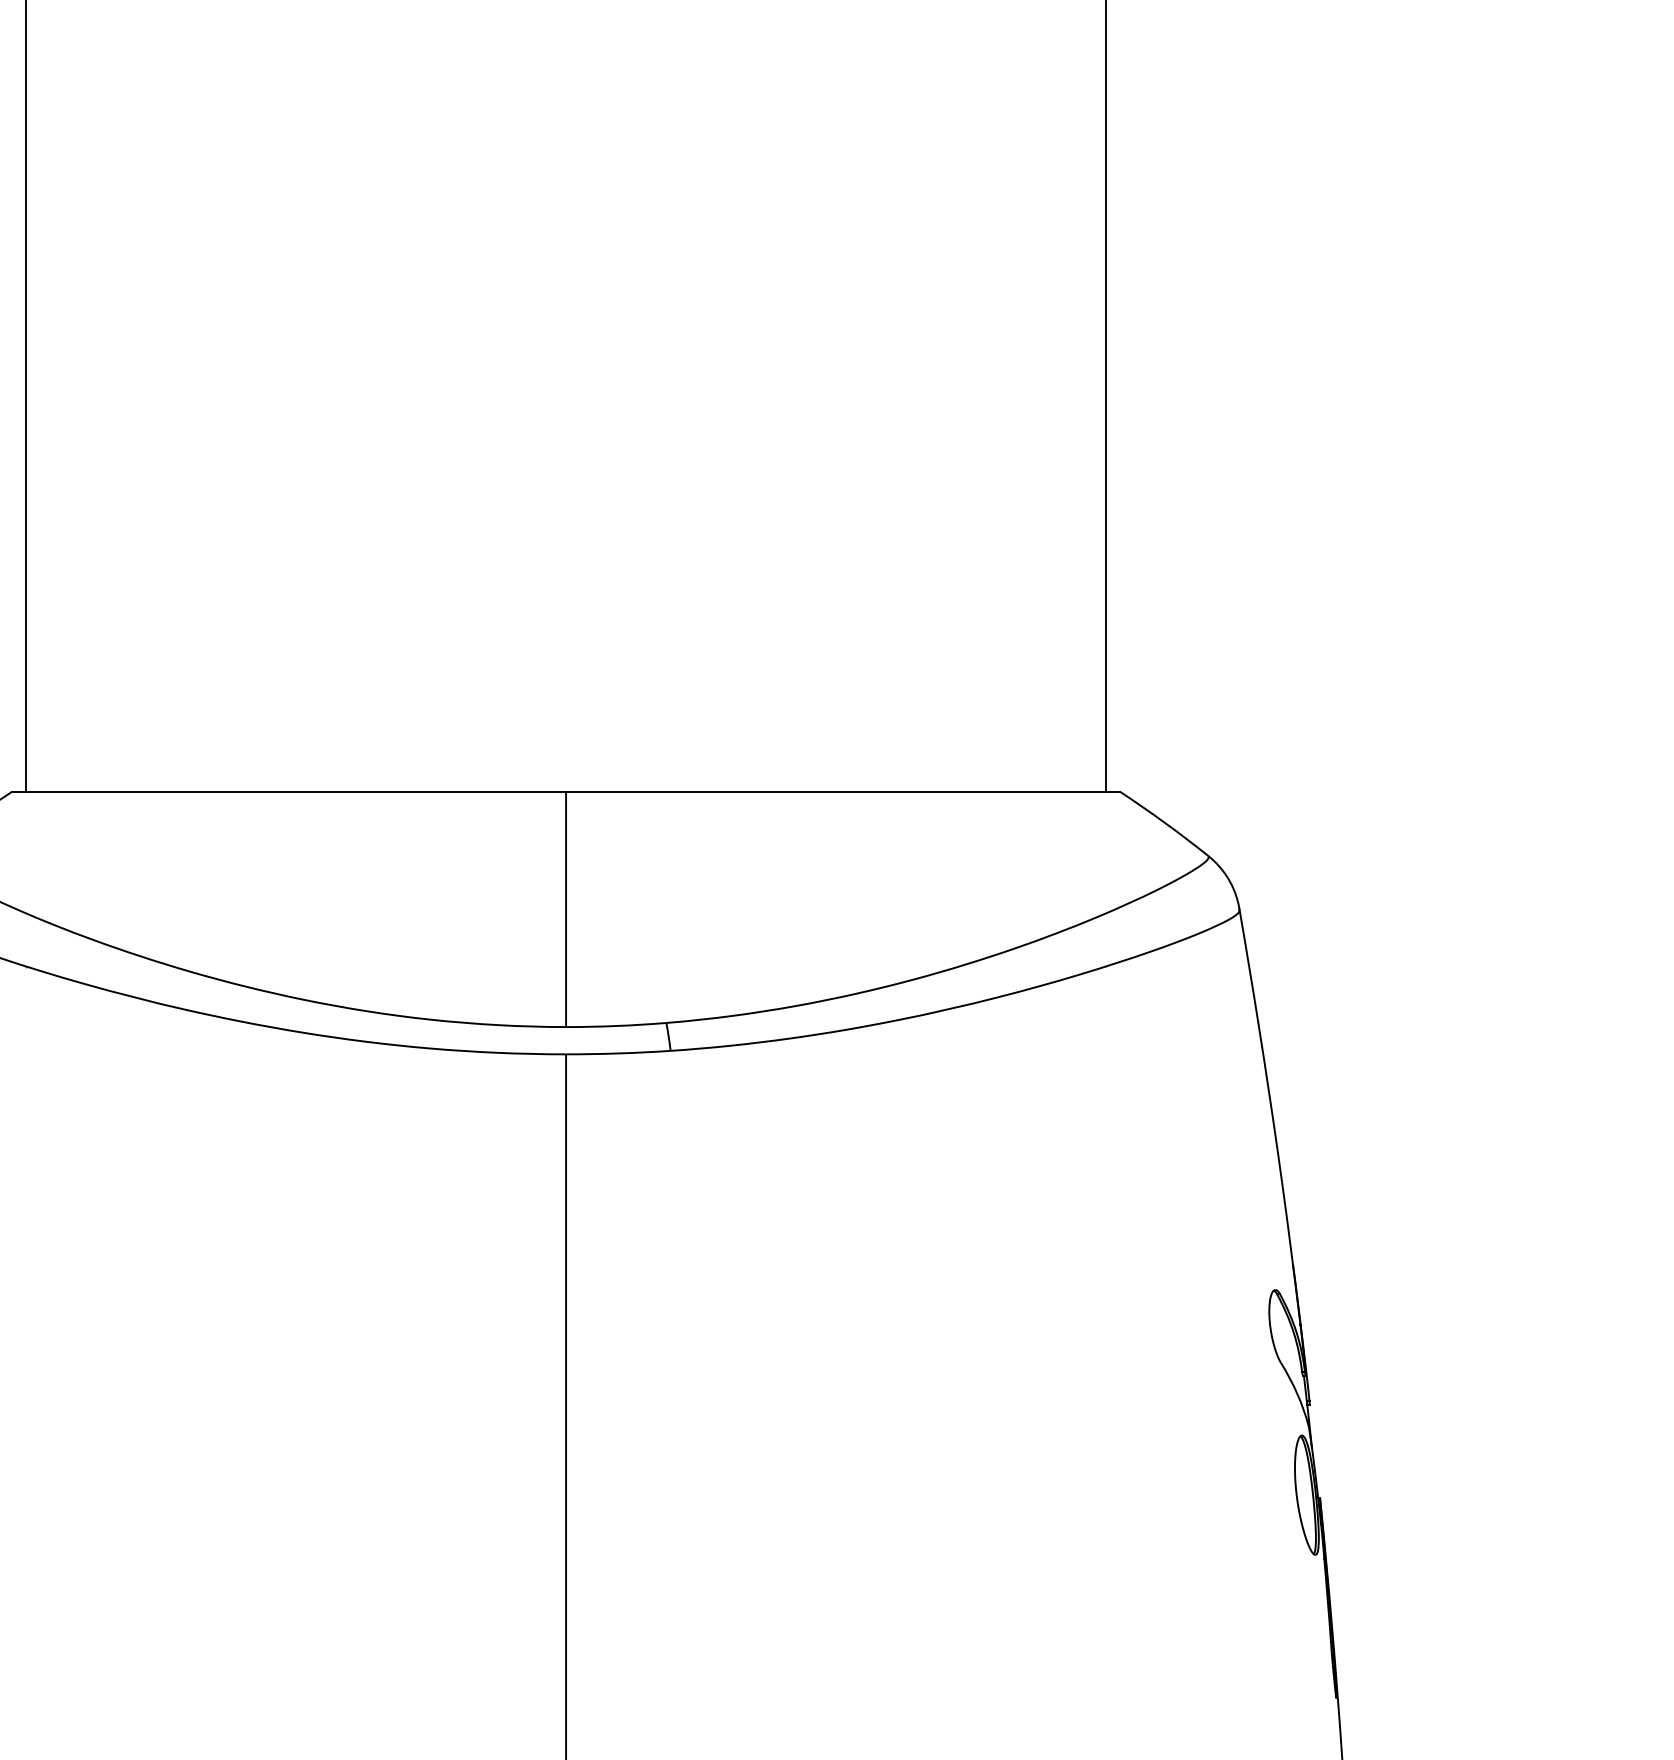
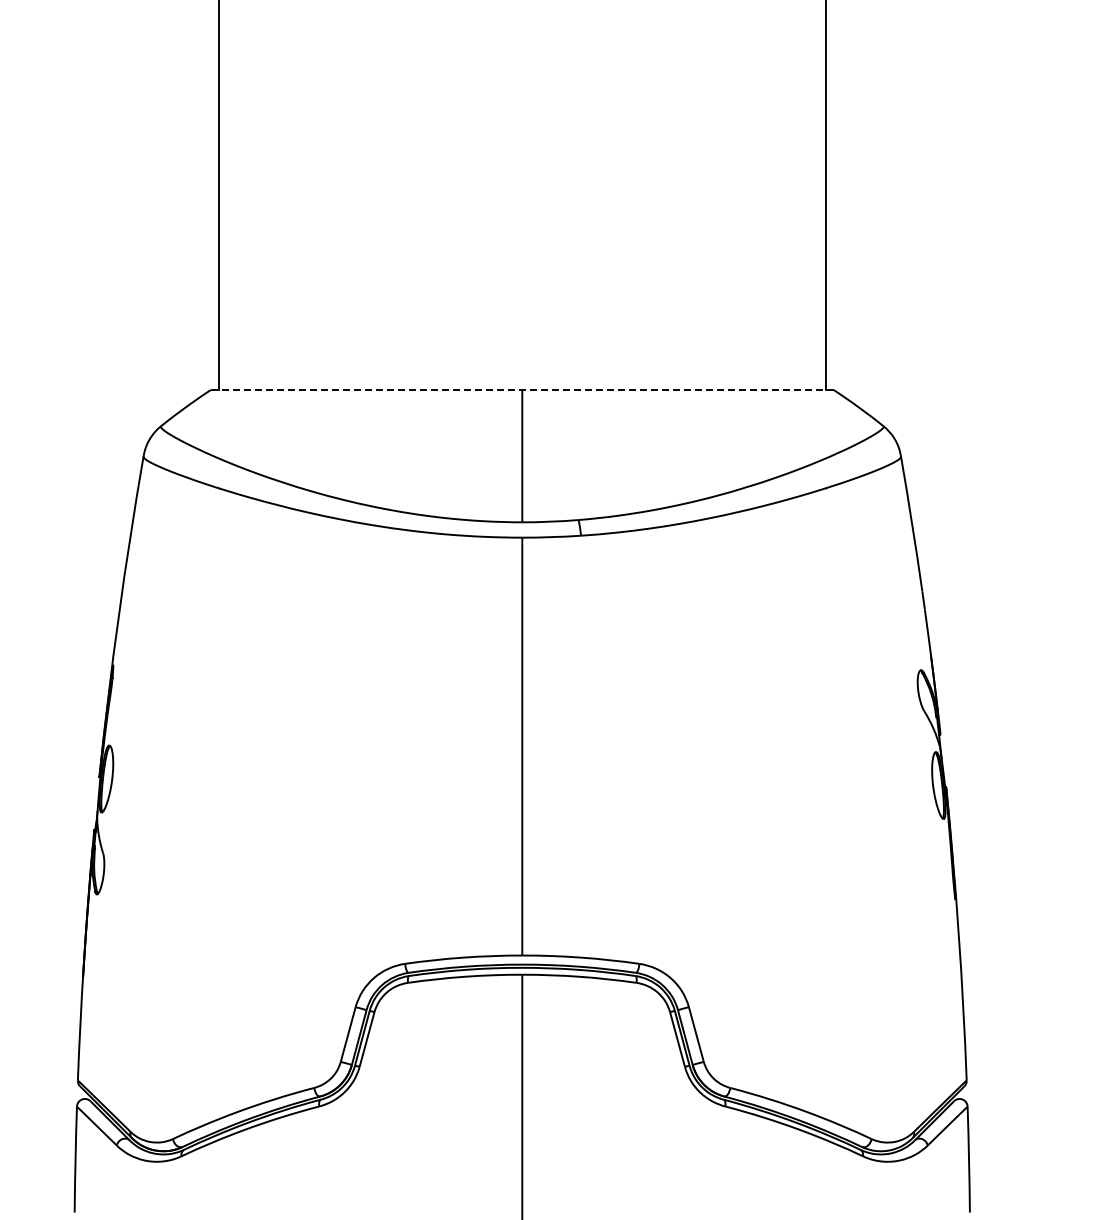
line: (566, 792) -> (522, 390), solid -> dashed

